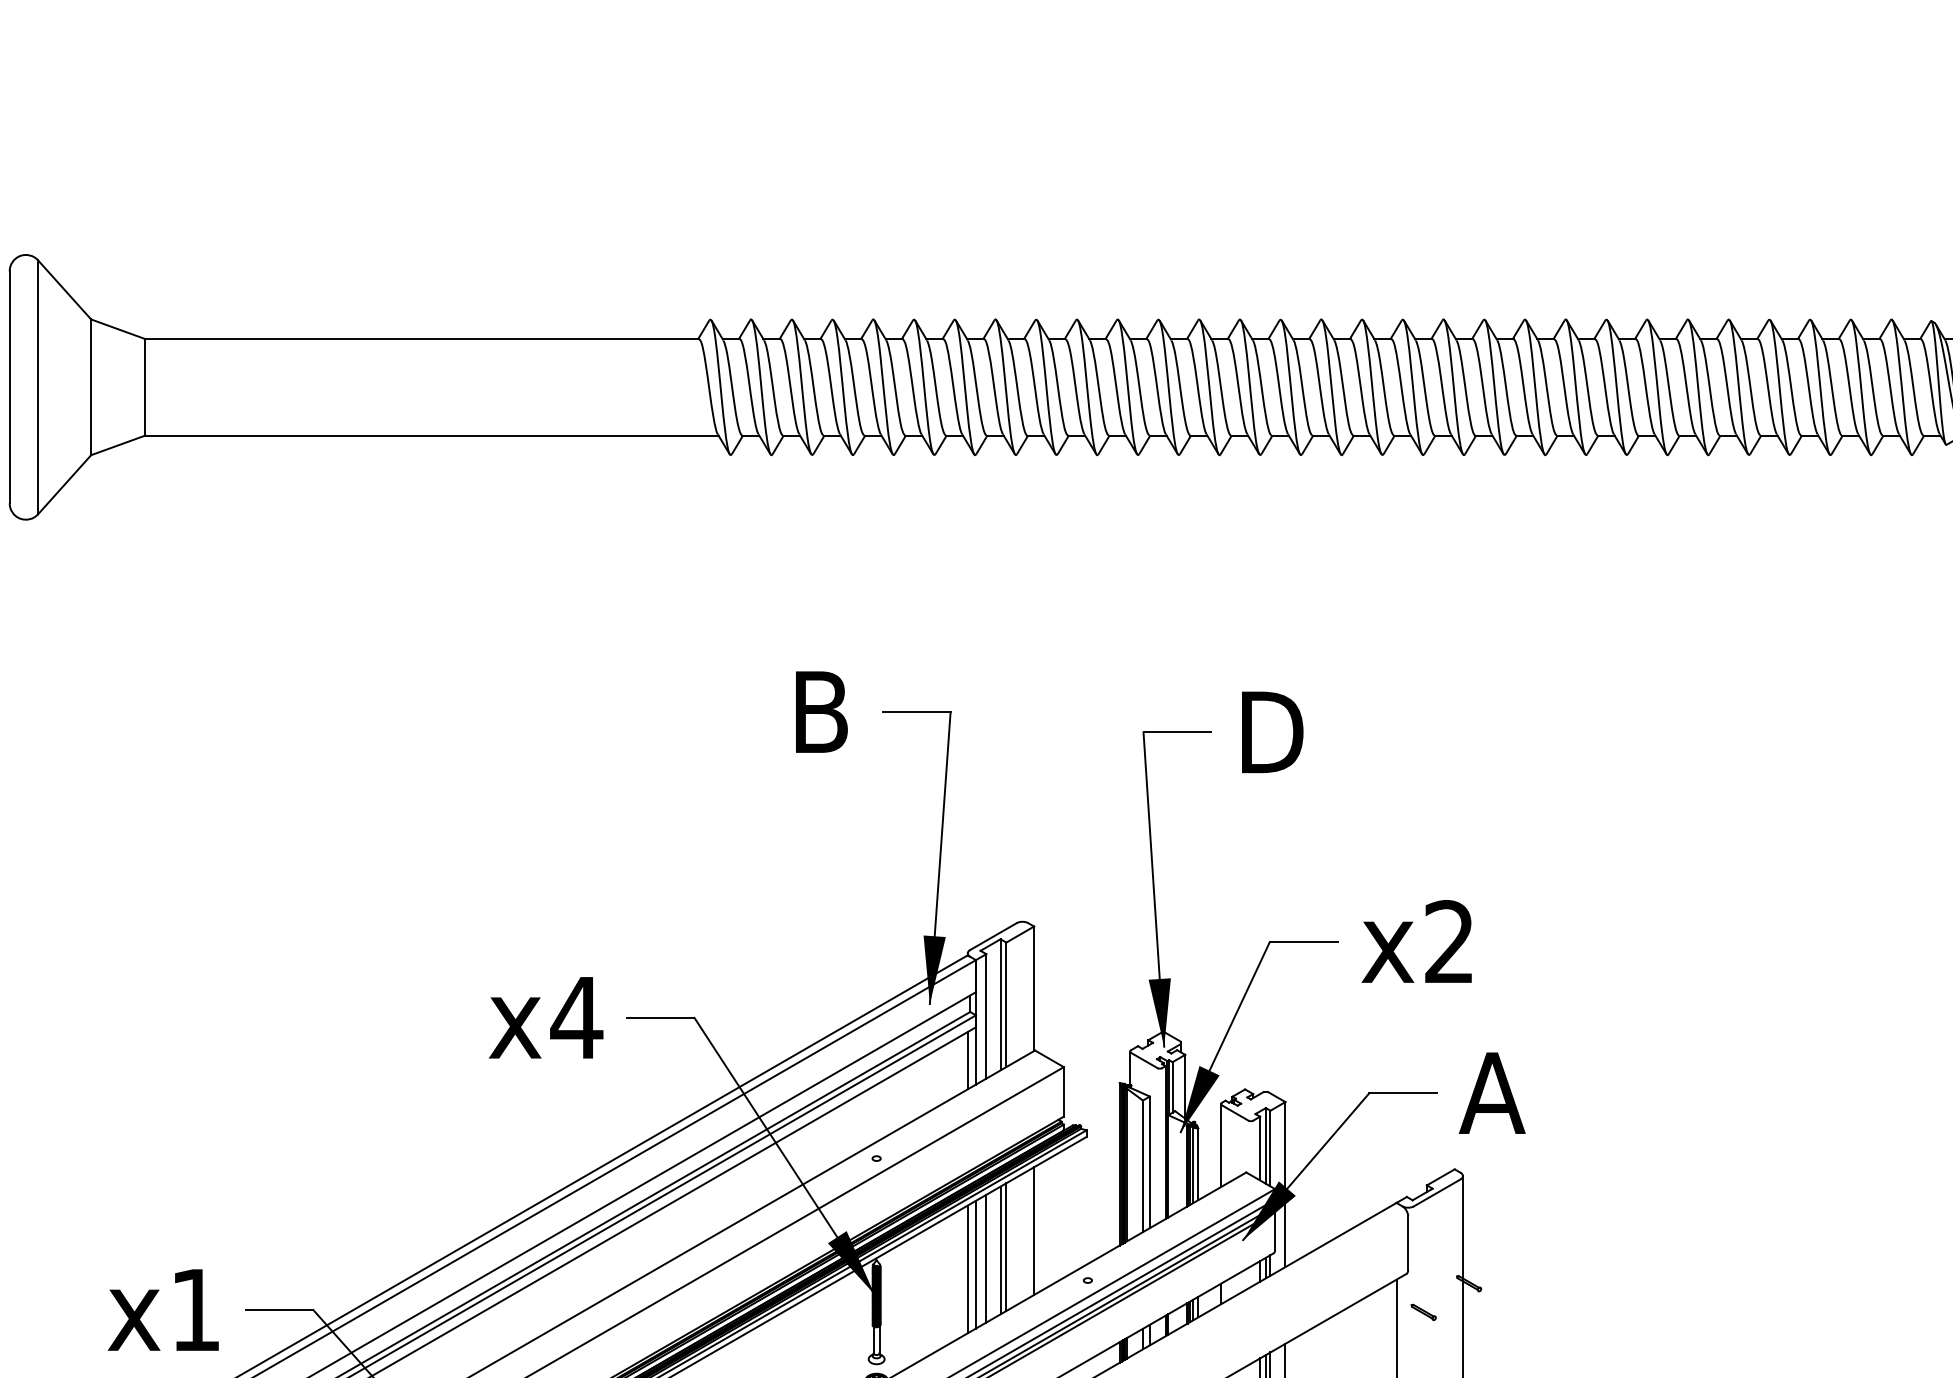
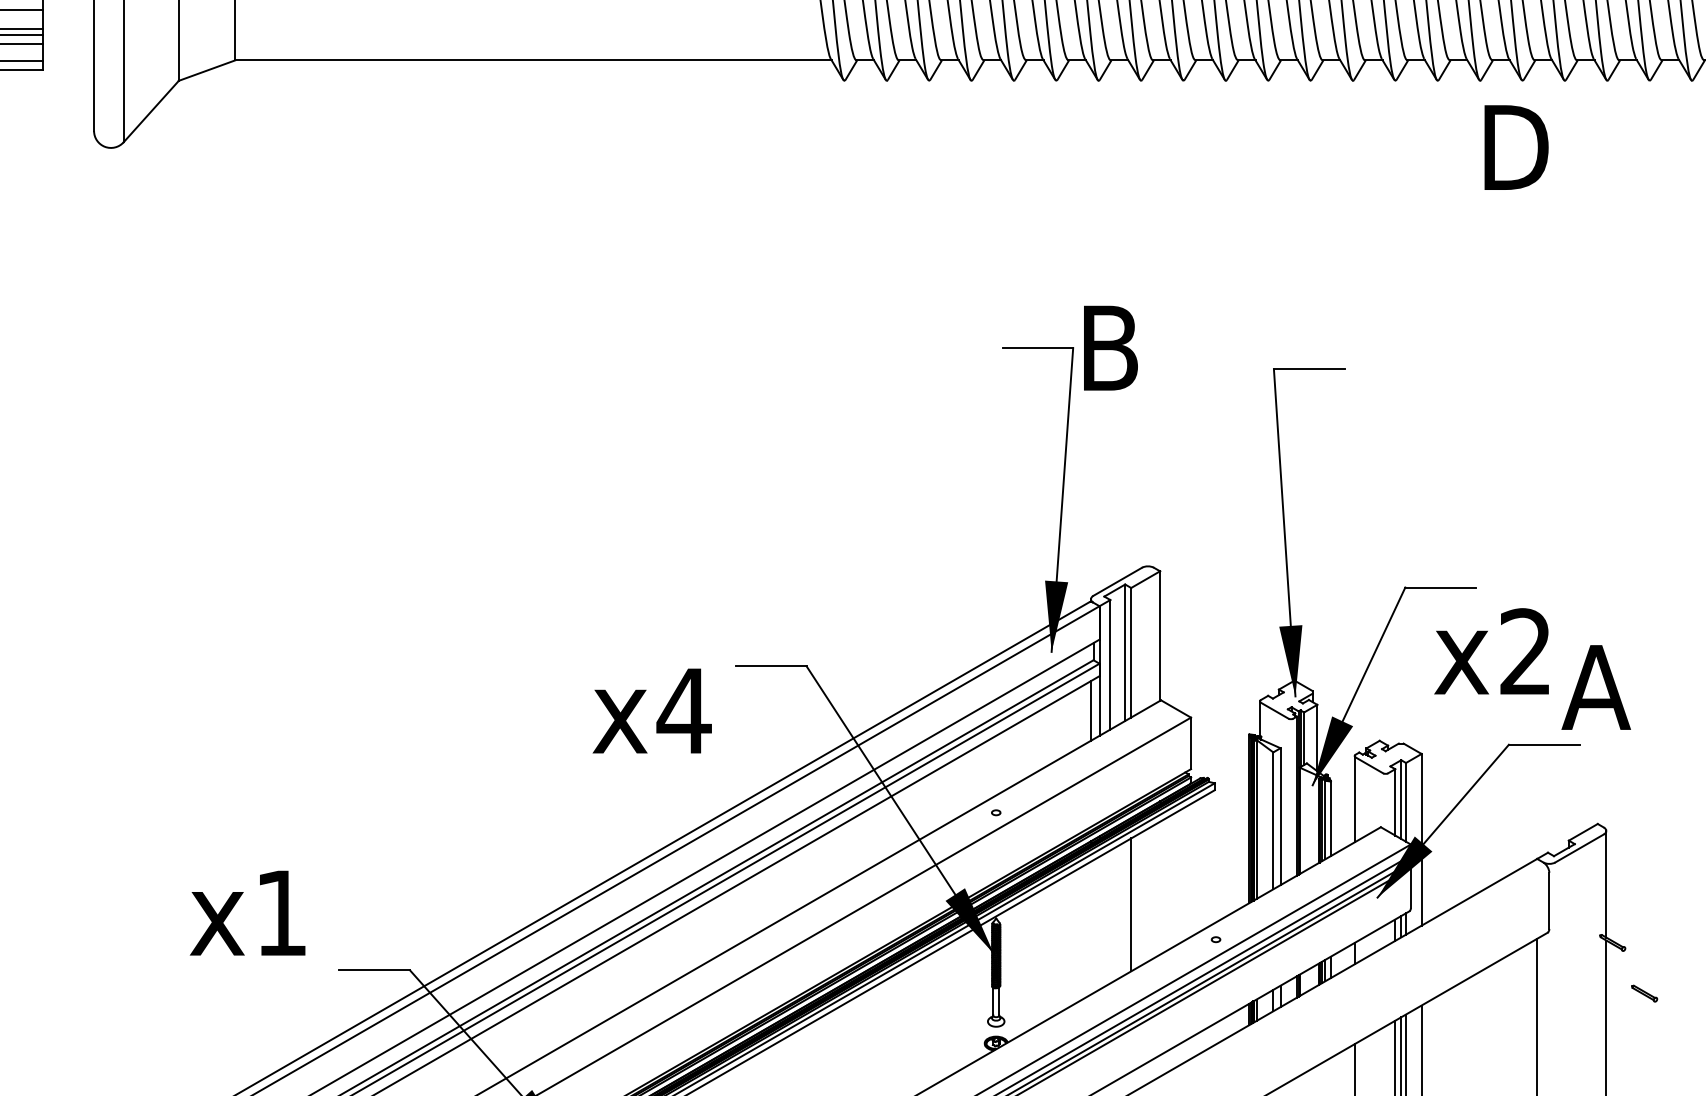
text: (821, 711) -> (1110, 347), moved
text: (1272, 732) -> (1516, 147), moved
text: (1416, 941) -> (1491, 651), moved
text: (545, 1017) -> (651, 710), moved
text: (1491, 1092) -> (1595, 686), moved
line: (1034, 1230) -> (1160, 887), removed
line: (1000, 1250) -> (1125, 908), removed
line: (986, 1258) -> (1110, 916), removed
line: (975, 1264) -> (1099, 922), removed
line: (967, 1269) -> (1090, 928), removed
text: (162, 1309) -> (246, 912), moved
part: (1423, 1311) -> (1644, 992), moved

